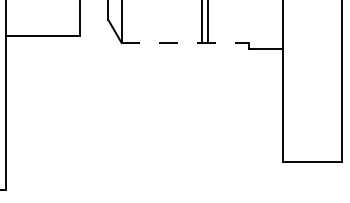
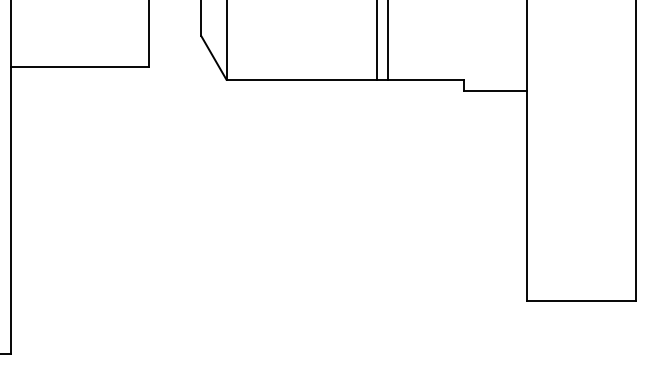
line: (185, 42) -> (345, 79), dashed -> solid

